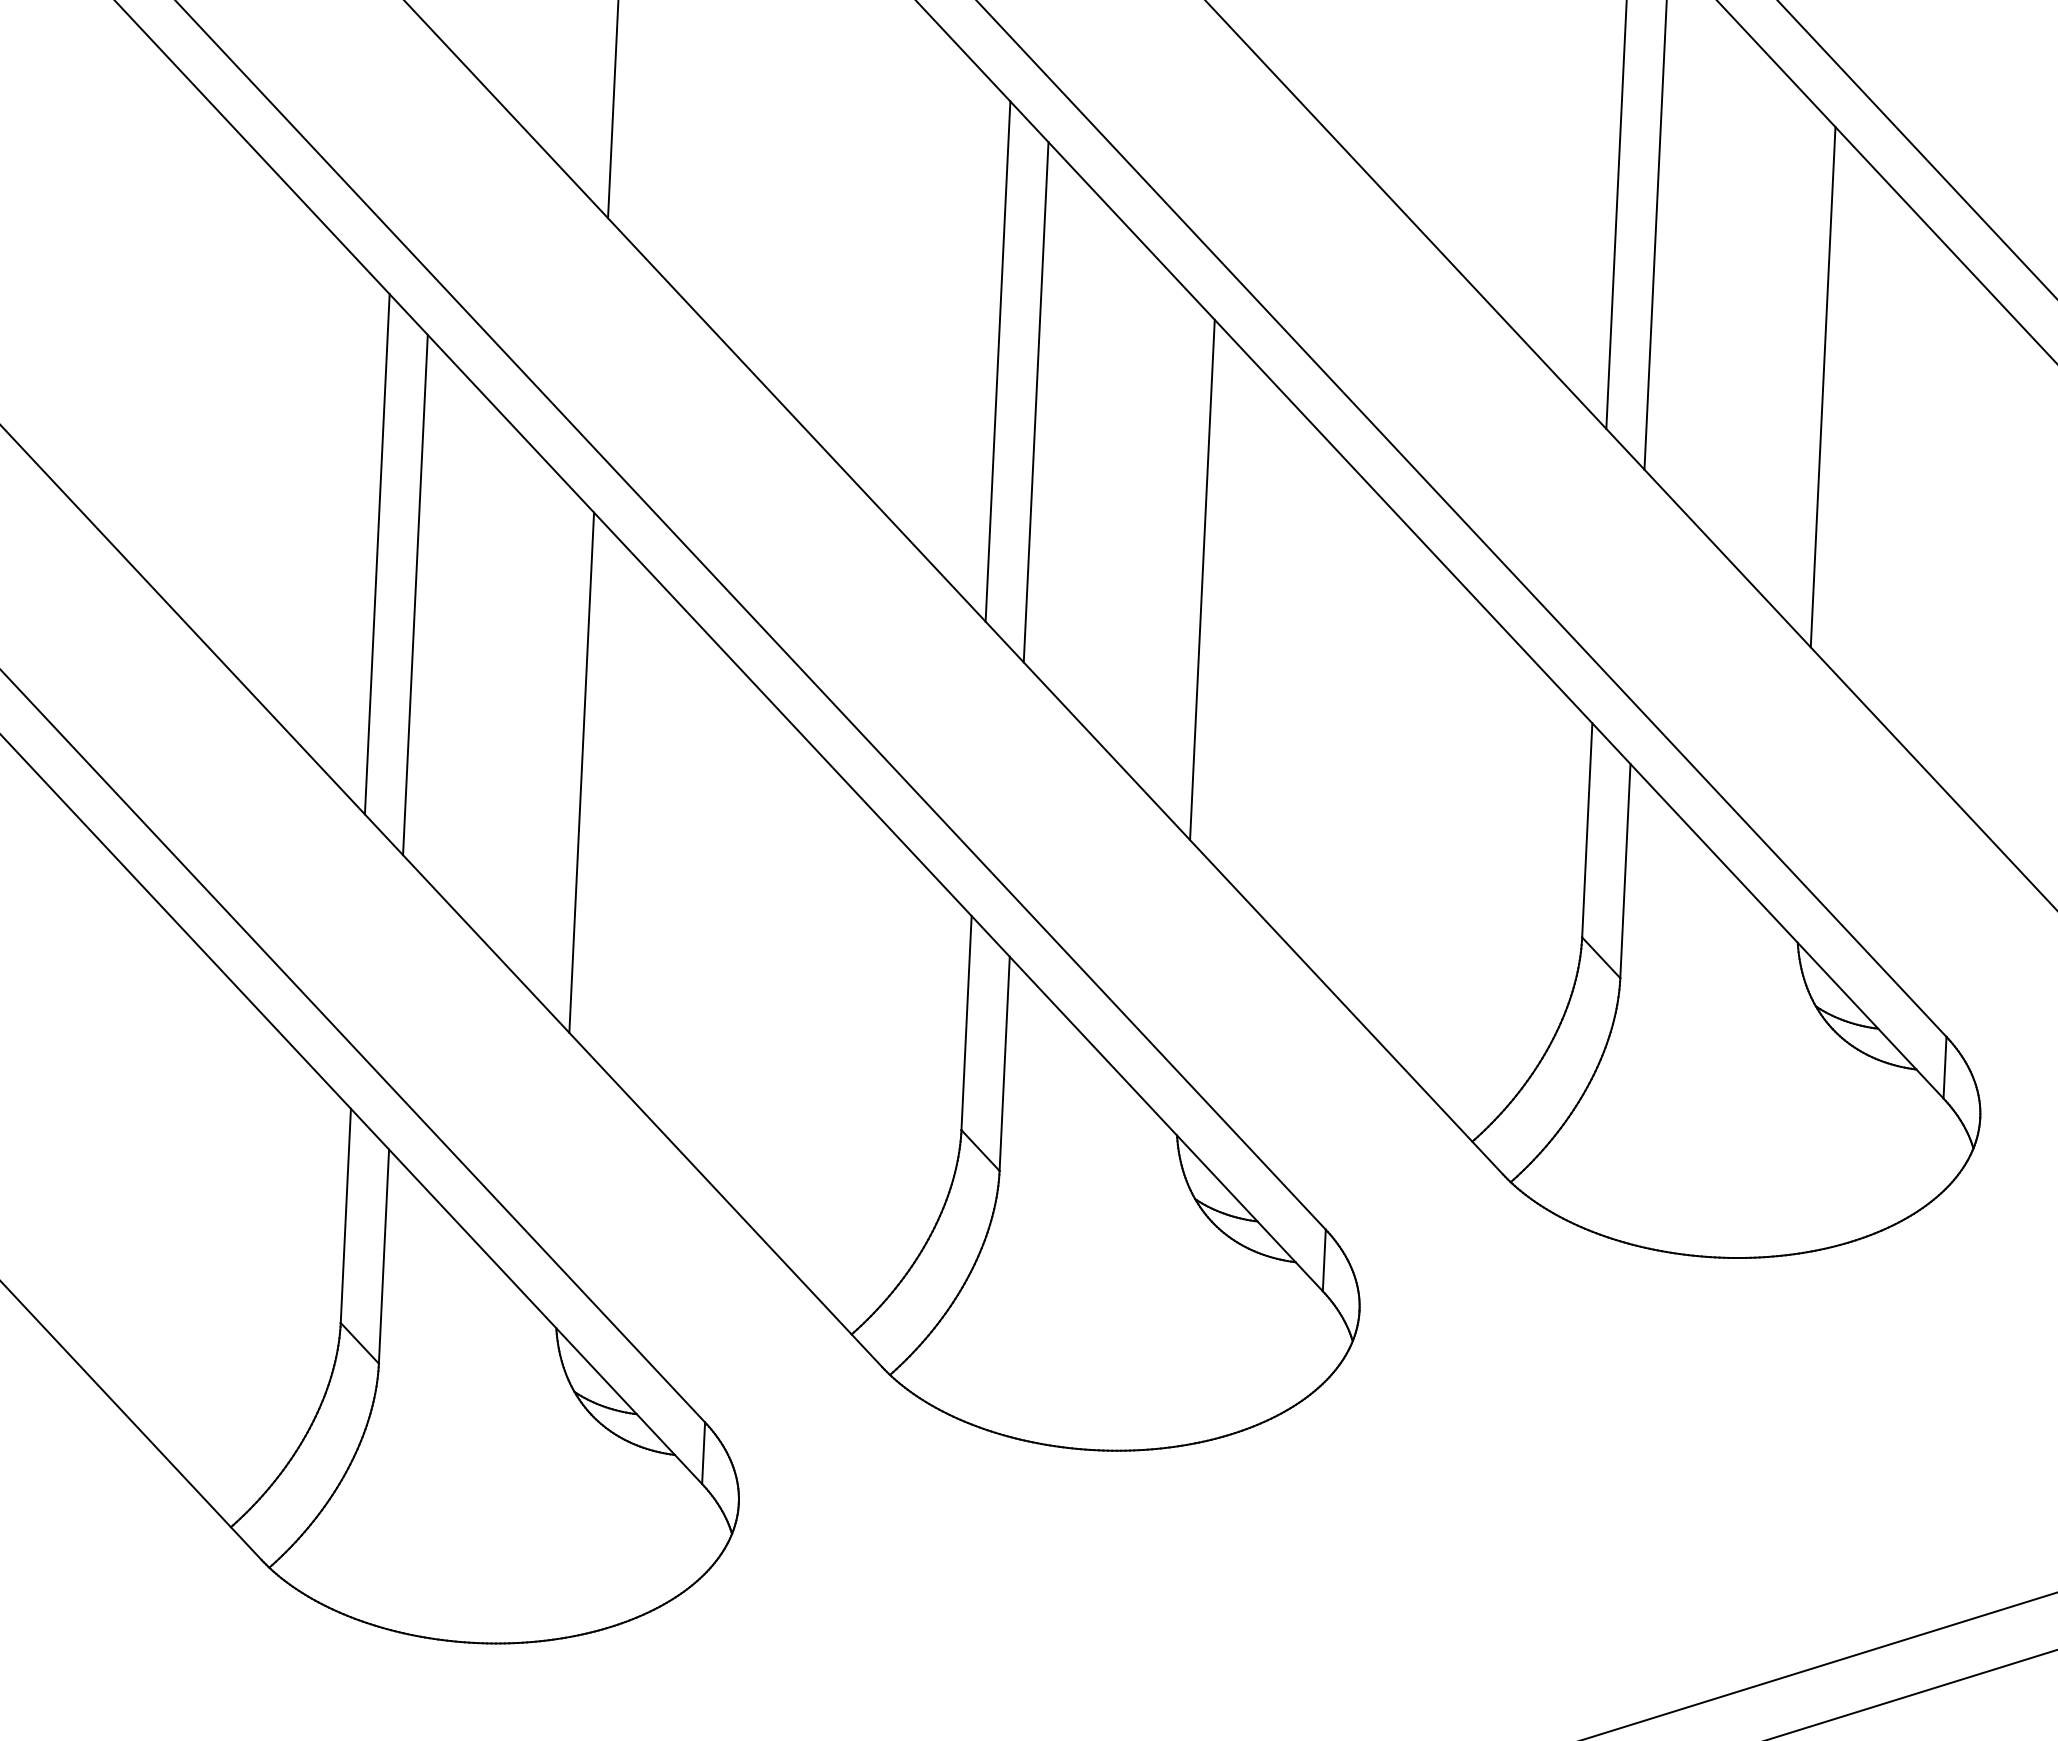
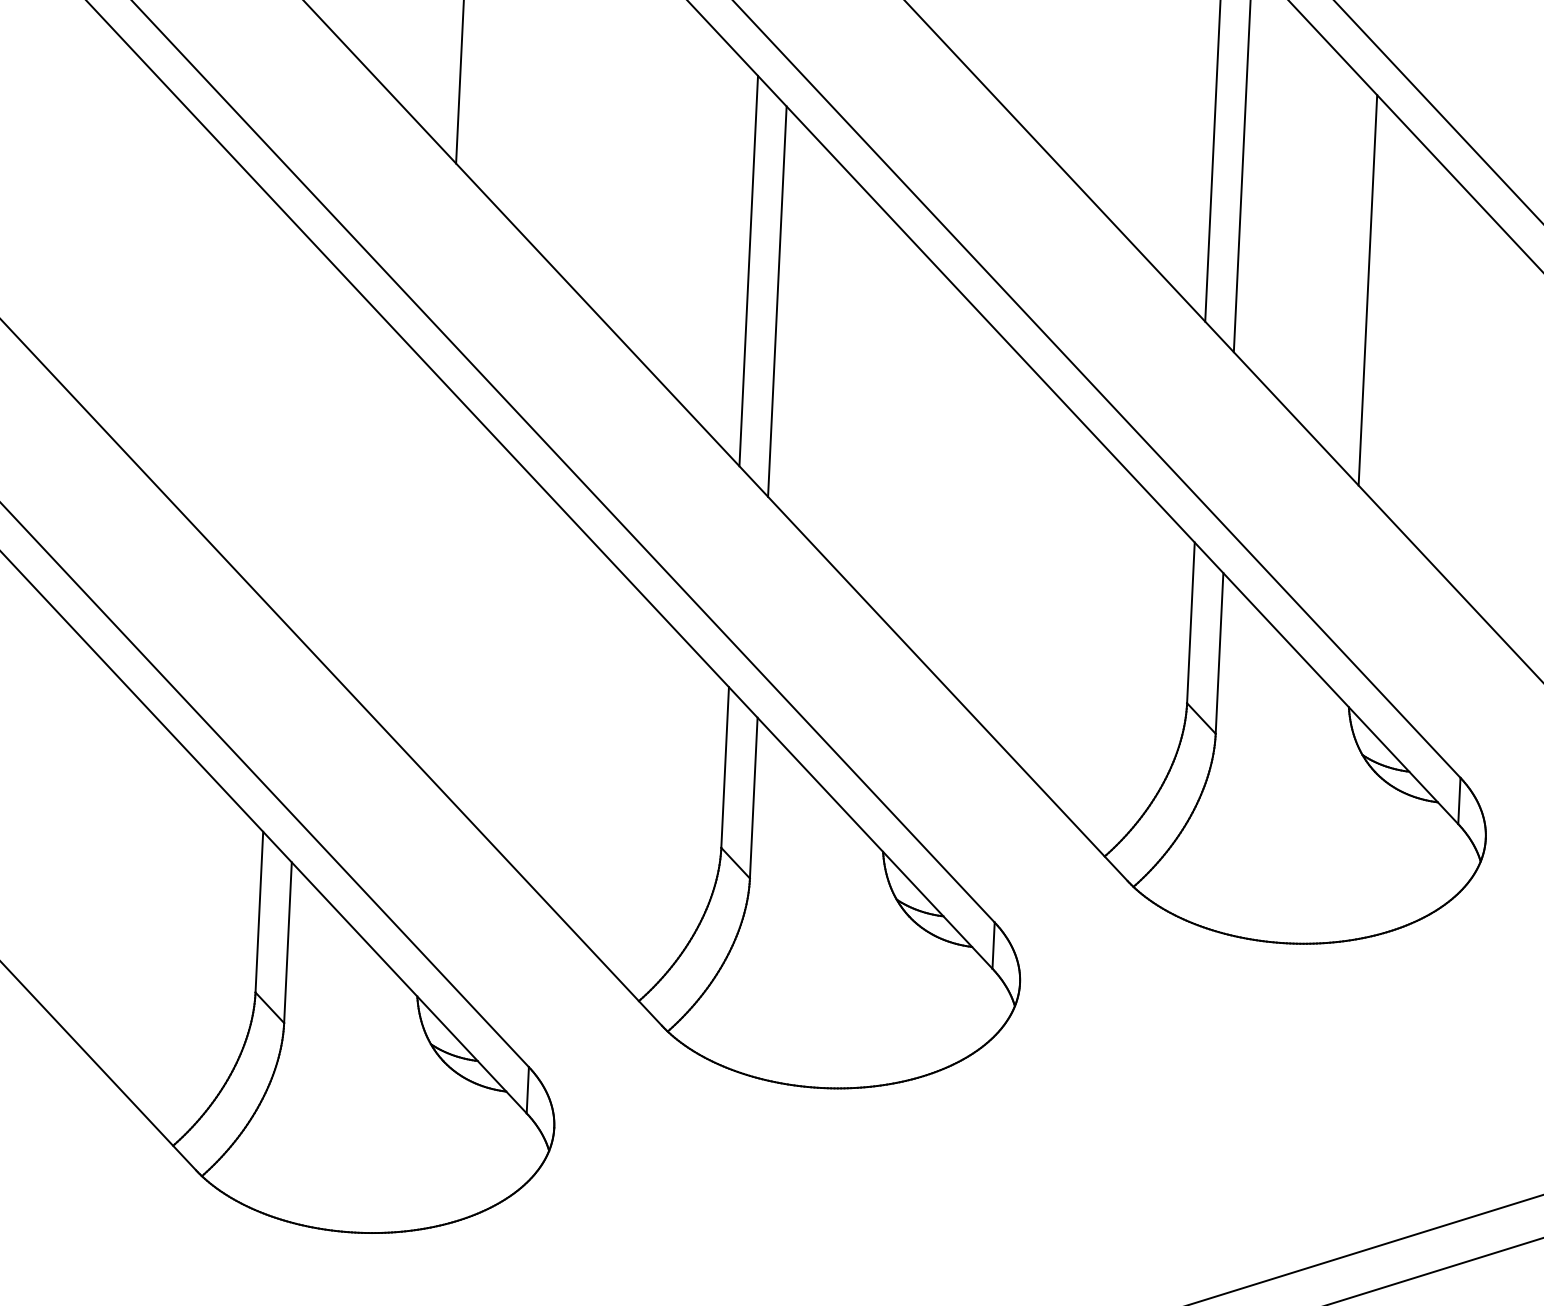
line: (376, 554) -> (282, 415), removed
line: (1202, 579) -> (902, 434), removed
line: (415, 594) -> (311, 445), removed
line: (581, 772) -> (436, 579), removed

